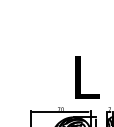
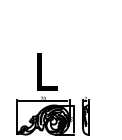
text: (87, 77) -> (47, 71), moved

